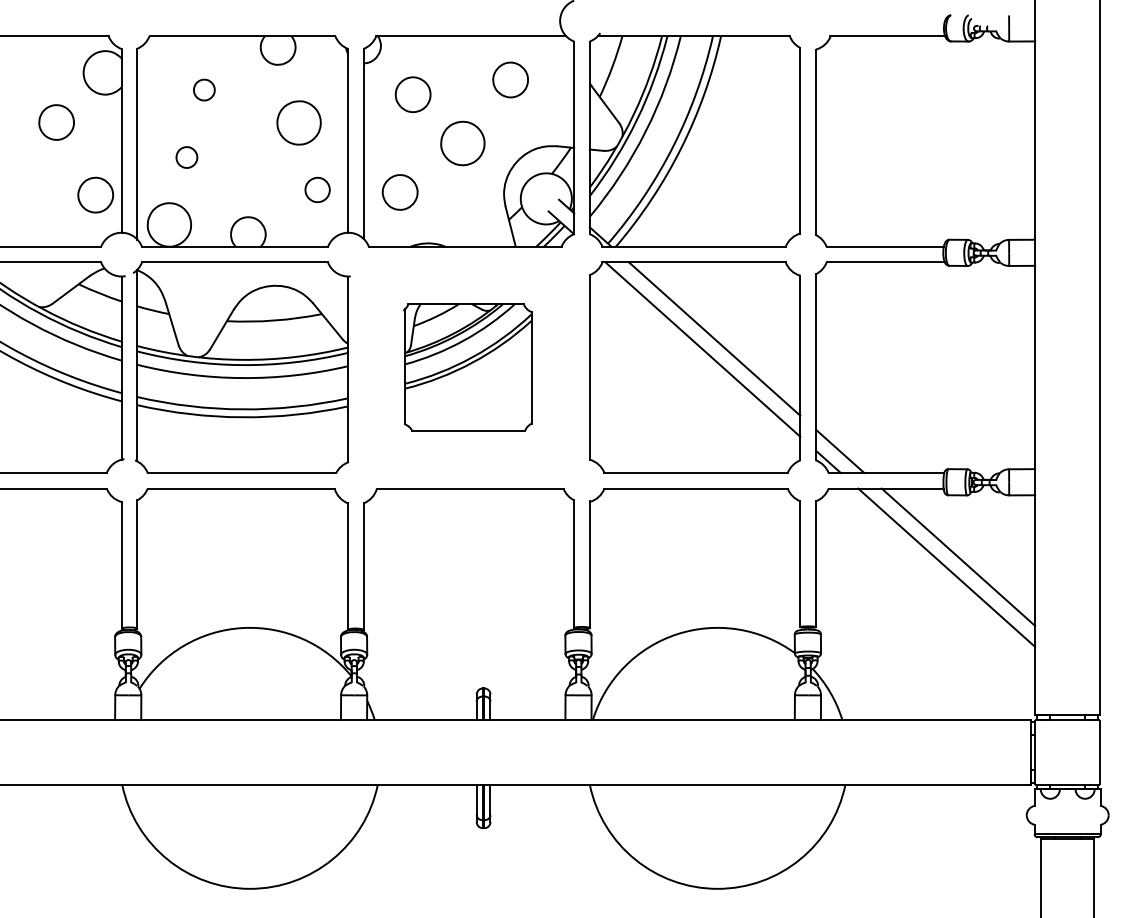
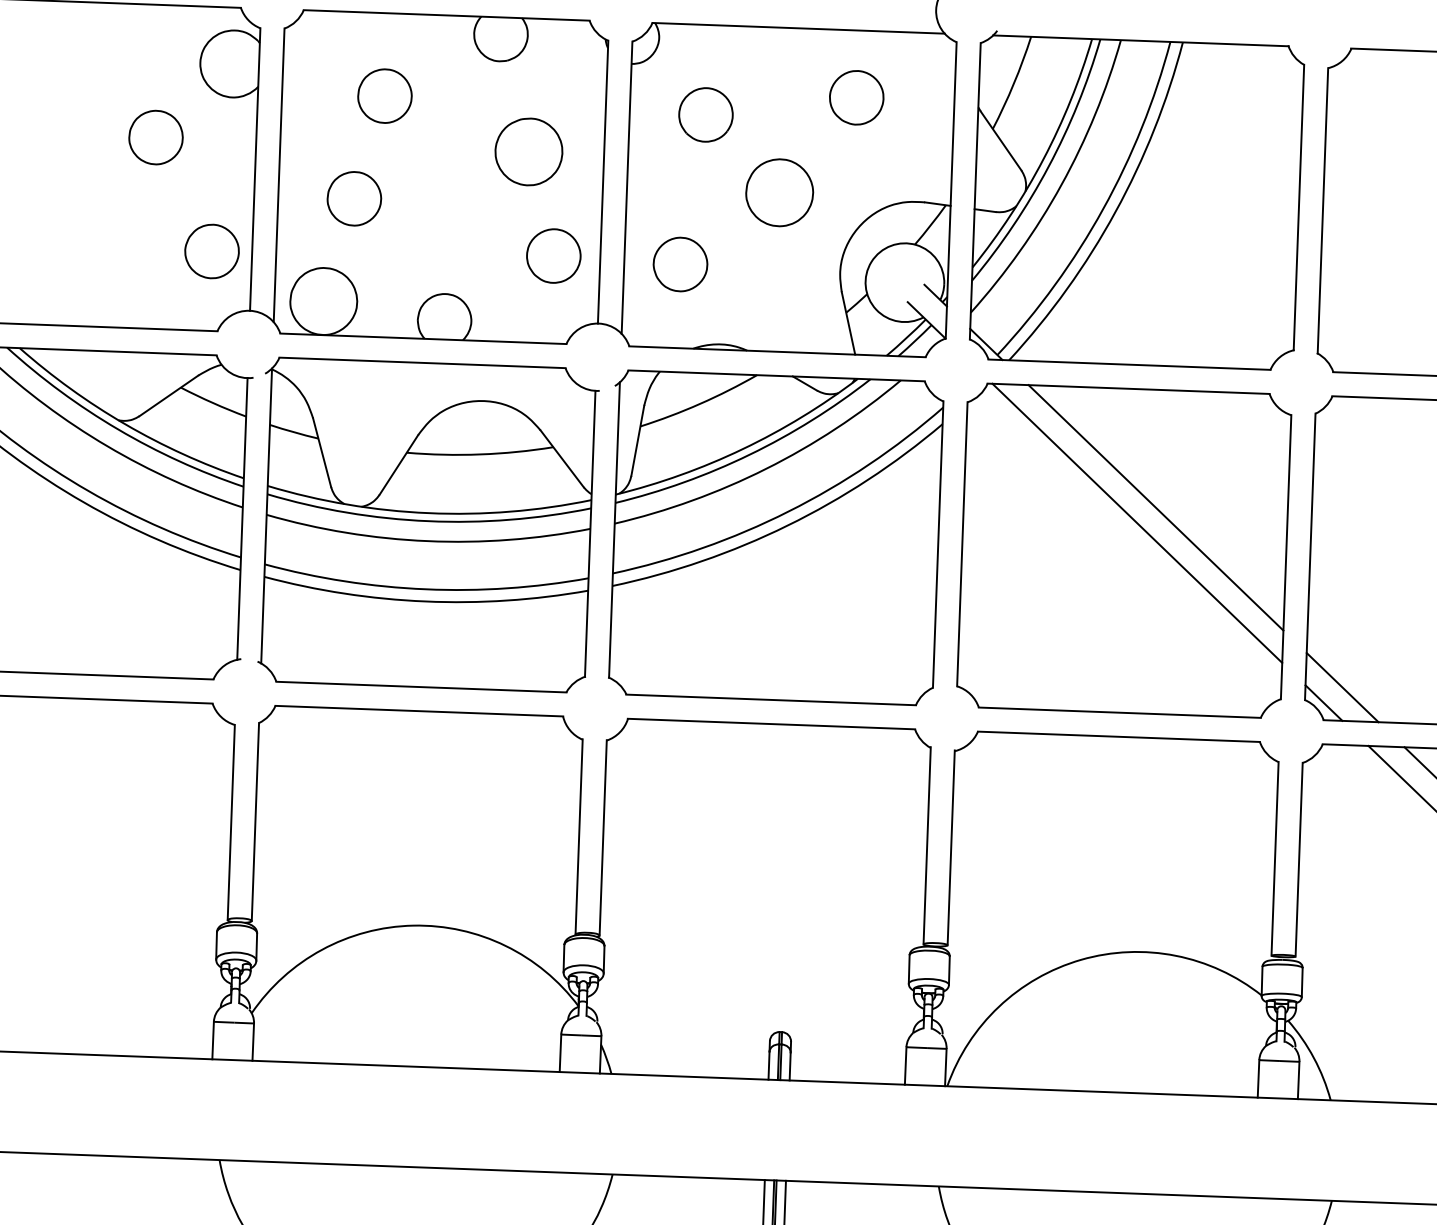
part: (204, 89) -> (385, 95), size x1.67
part: (186, 157) -> (353, 198), size x1.67
part: (317, 189) -> (553, 255), size x1.43
part: (467, 367) -> (774, 537), size x1.67

